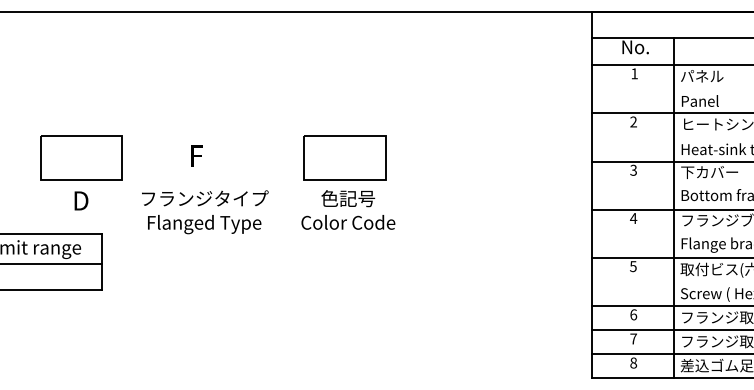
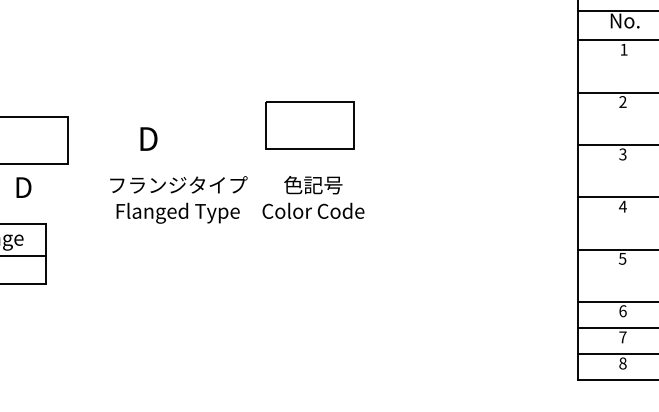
text: (196, 155) -> (148, 138), F -> D
part: (344, 157) -> (309, 125), moved
text: (205, 212) -> (179, 200), moved

